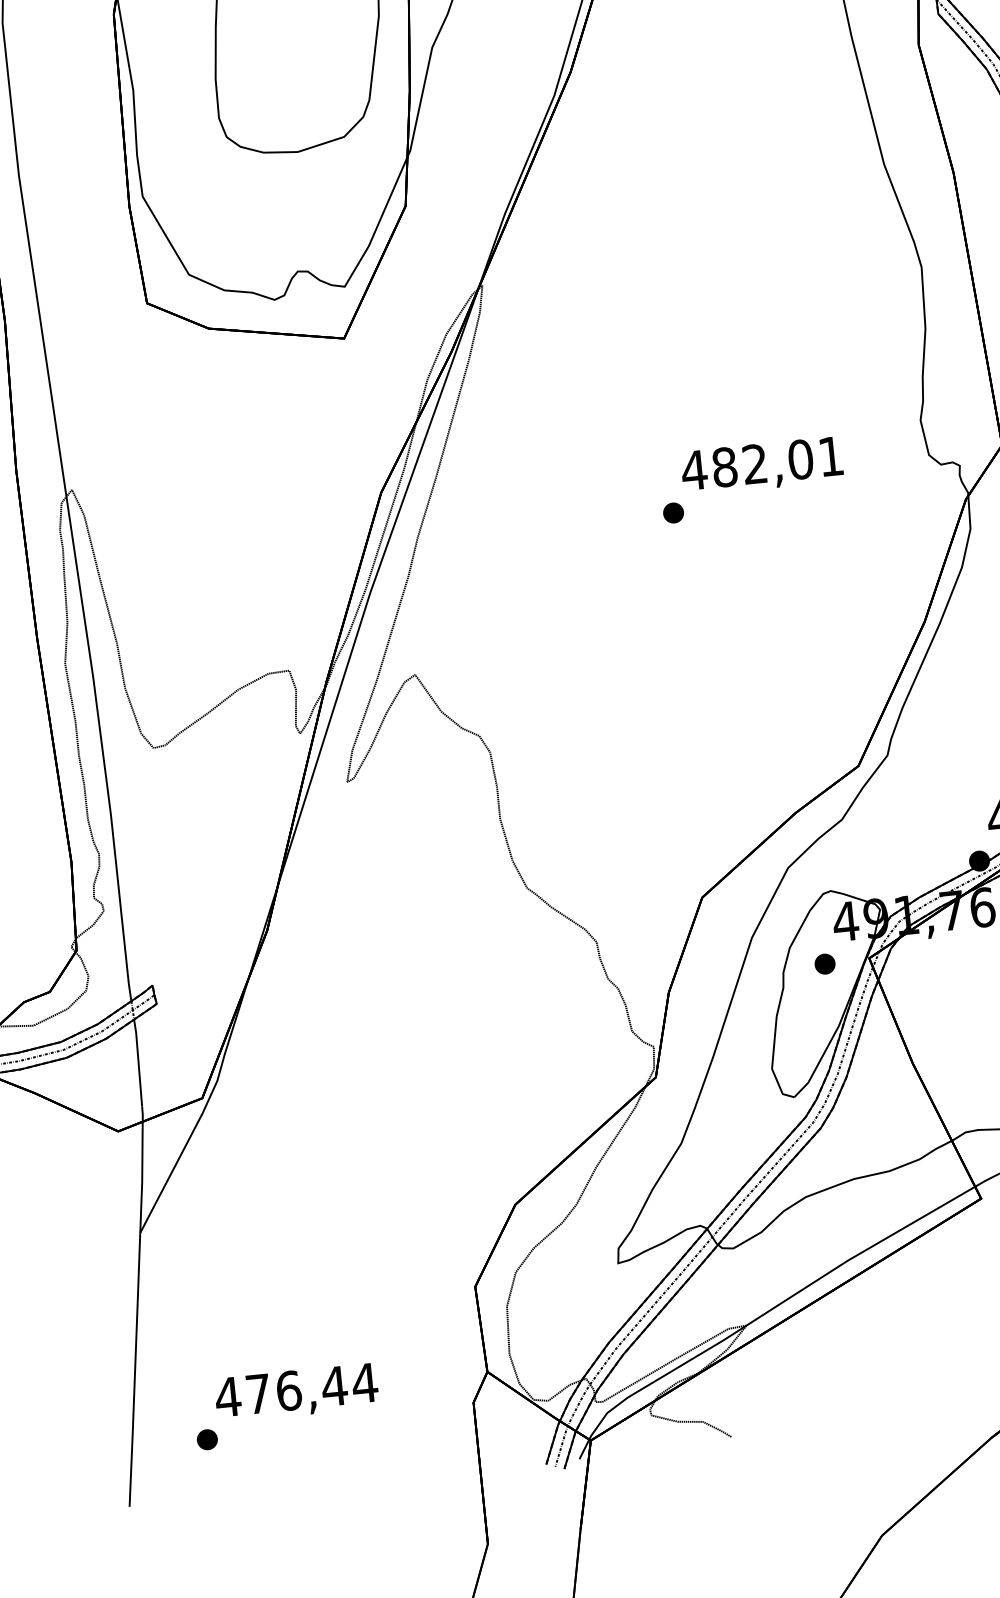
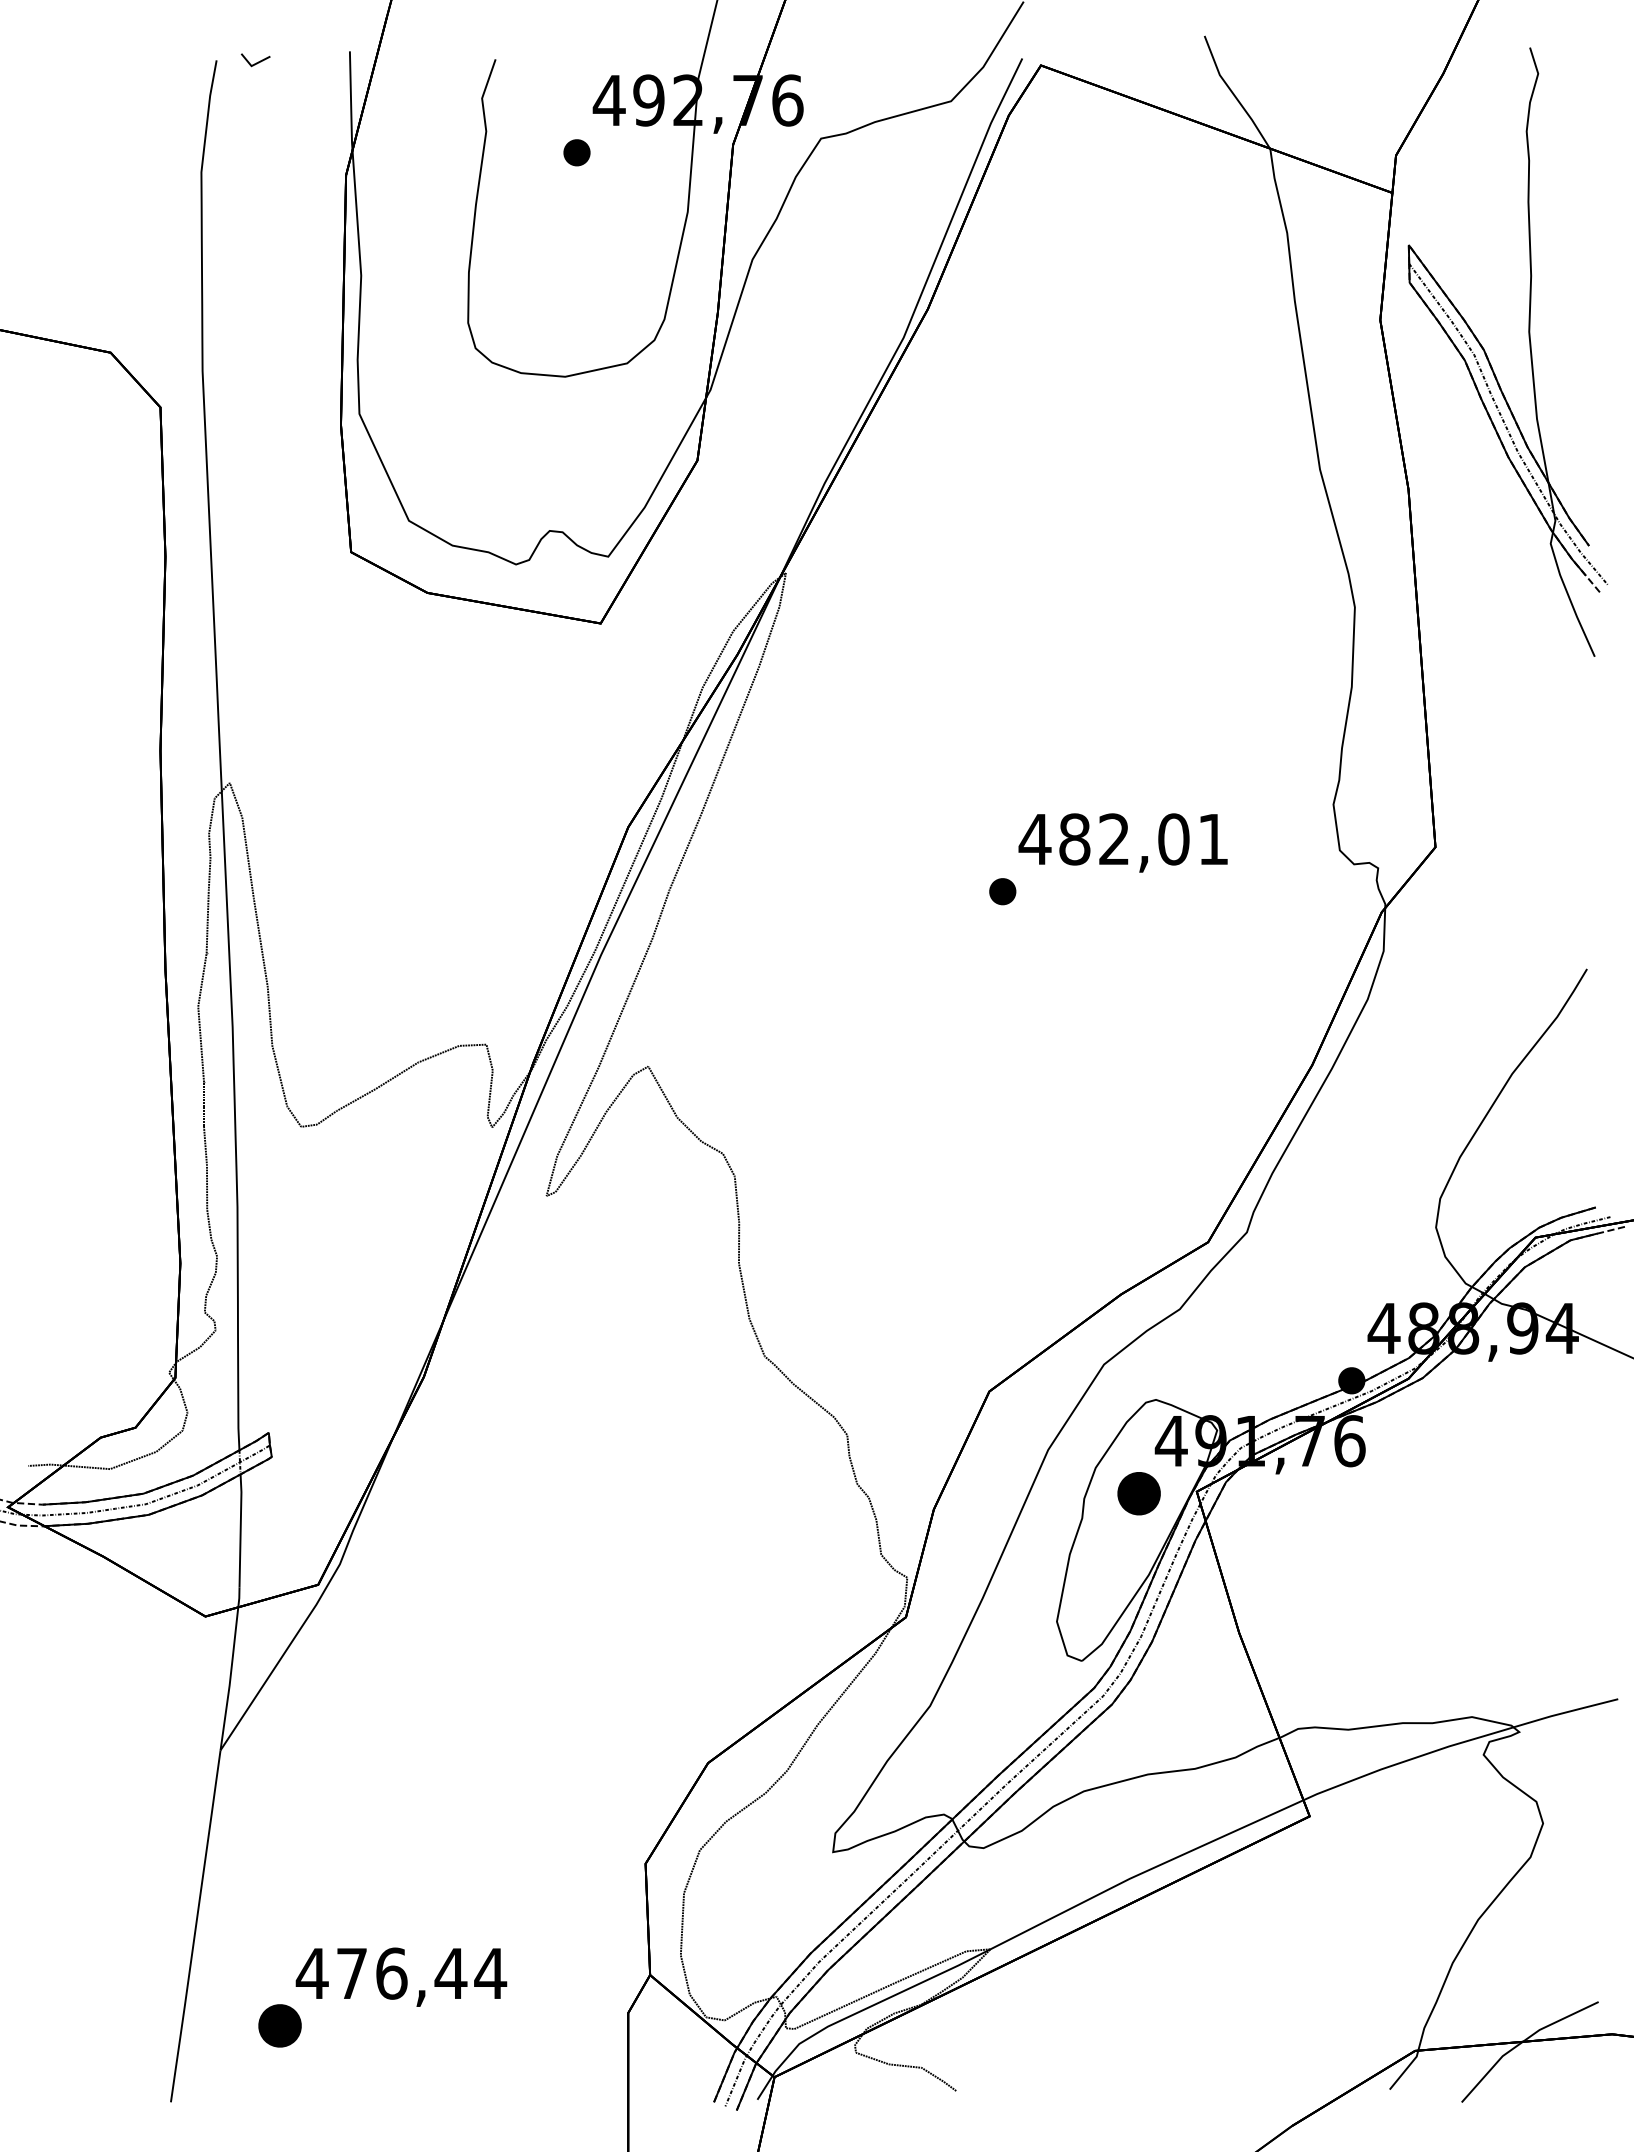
part: (824, 963) -> (1138, 1492), size x1.6
part: (206, 1439) -> (279, 2025), size x1.6

